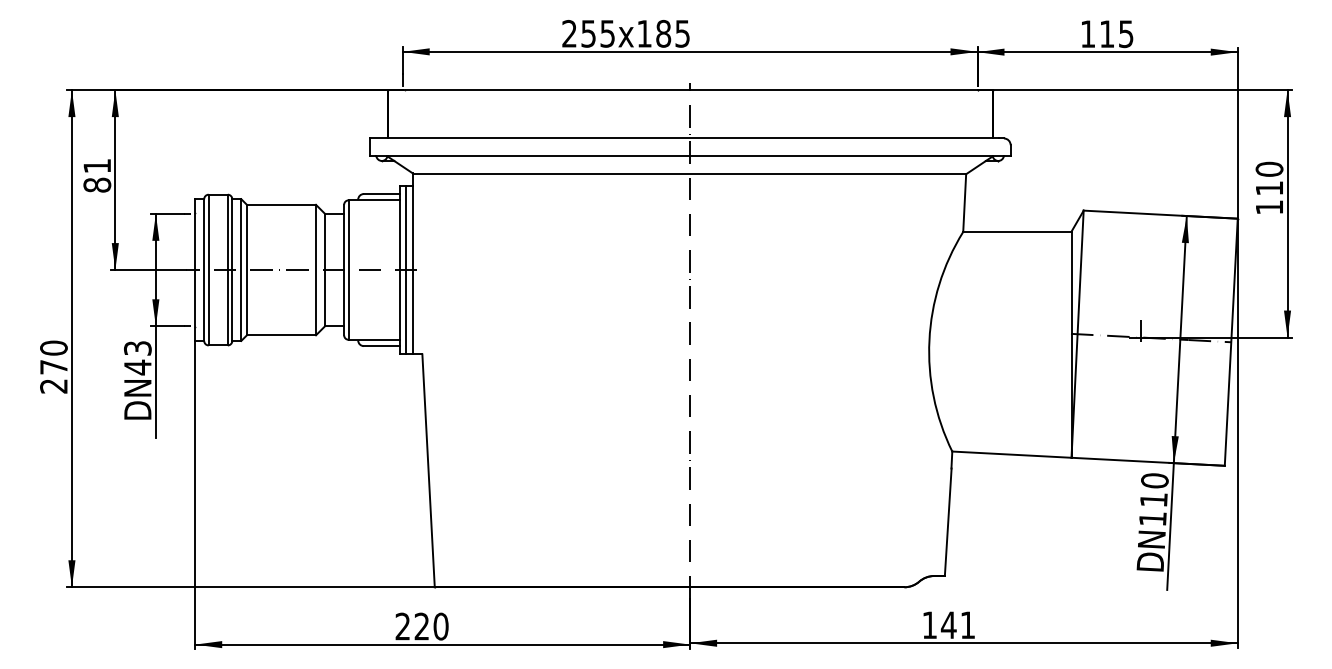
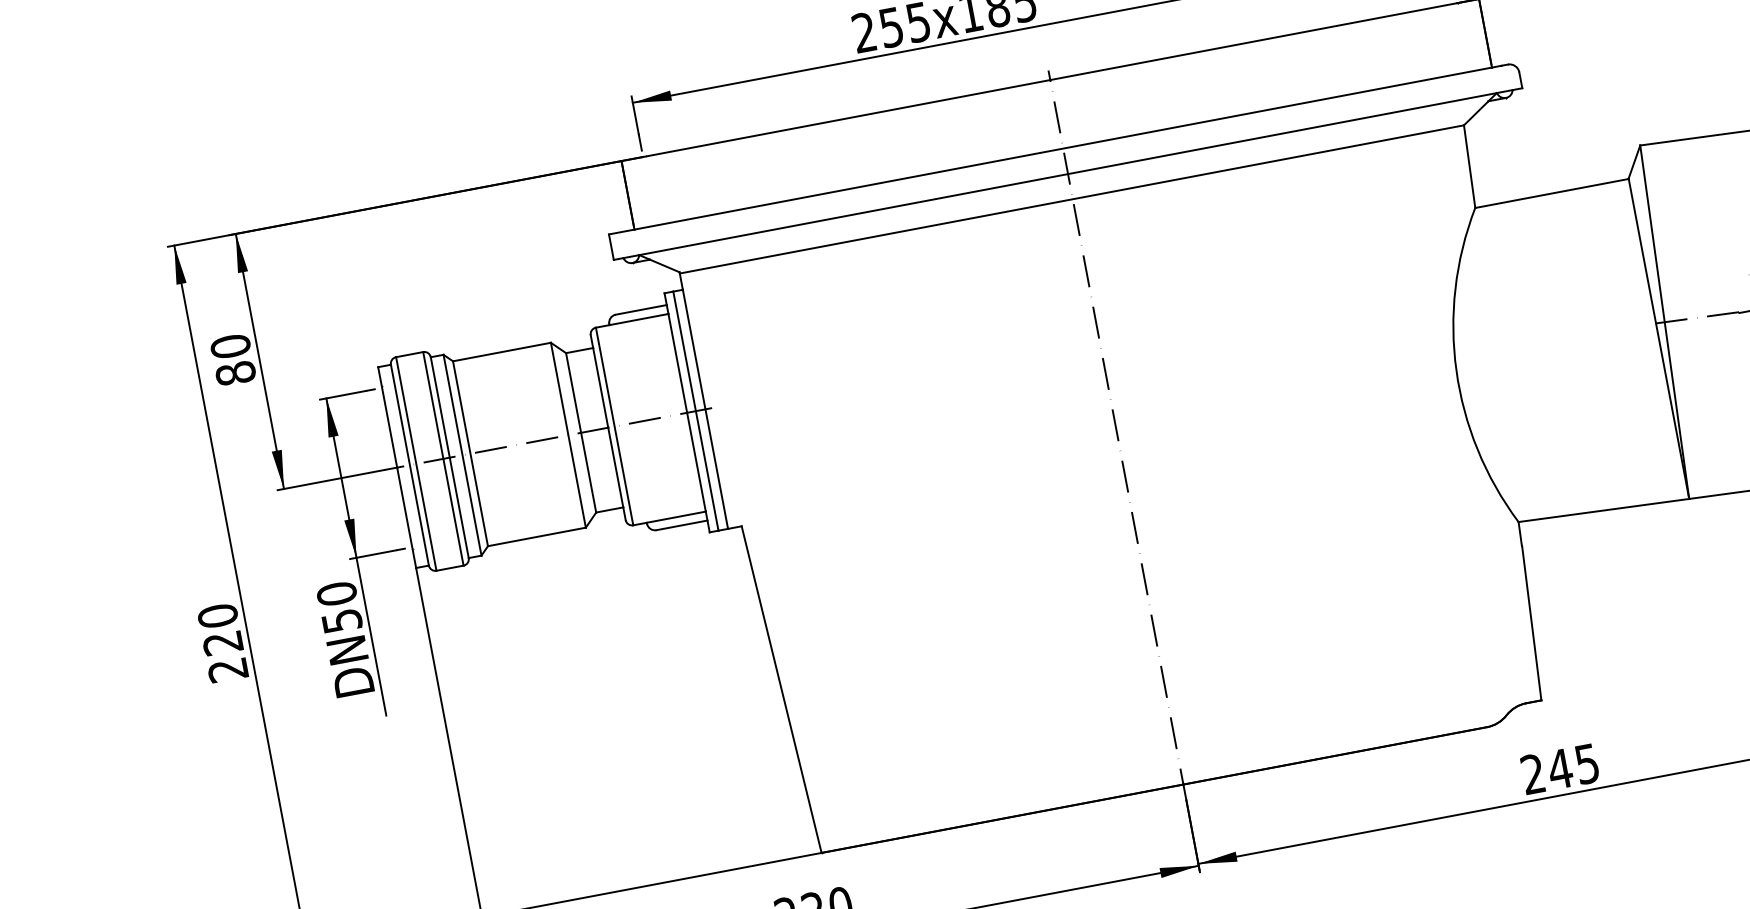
text: (97, 165) -> (230, 345), 81 -> 80
text: (137, 357) -> (338, 606), 43 -> 50
text: (53, 367) -> (222, 643), 270 -> 220
text: (948, 625) -> (1559, 769), 141 -> 245

